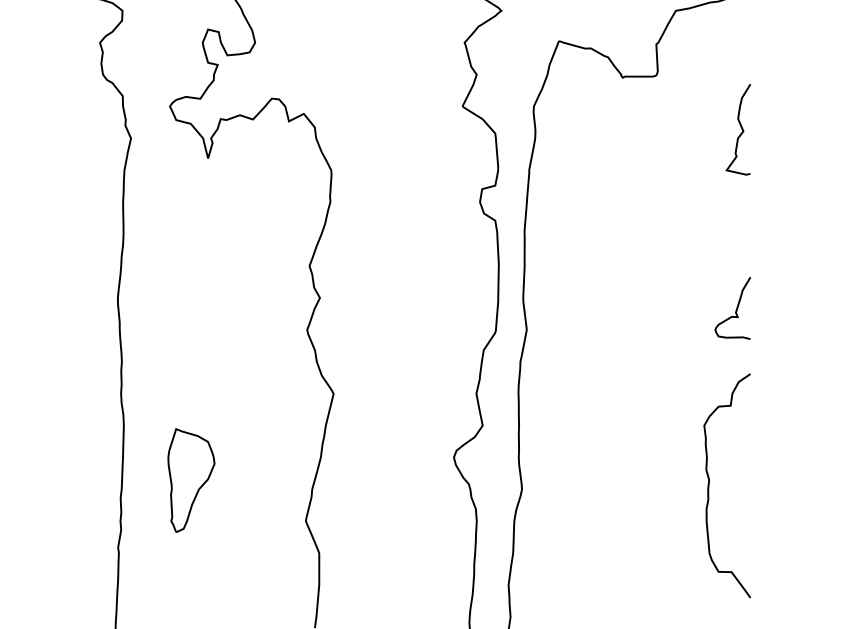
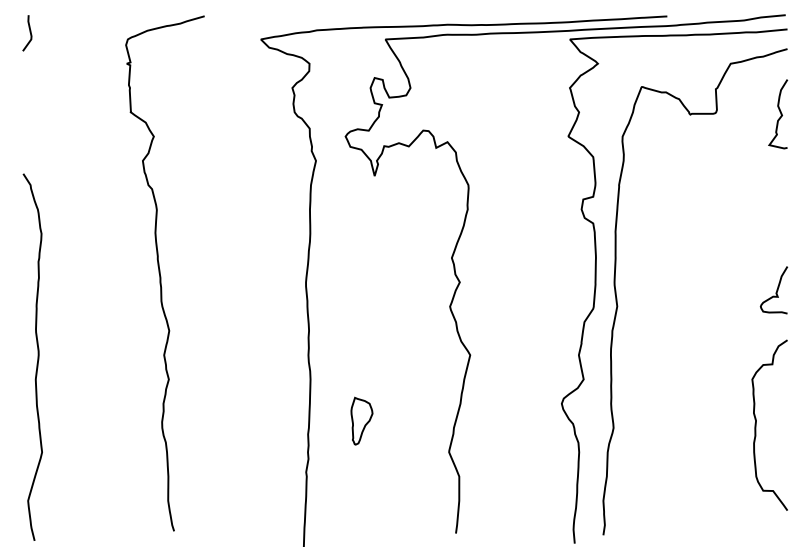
curve: (741, 130) -> (780, 114), moved
part: (190, 480) -> (361, 421), size x0.6

